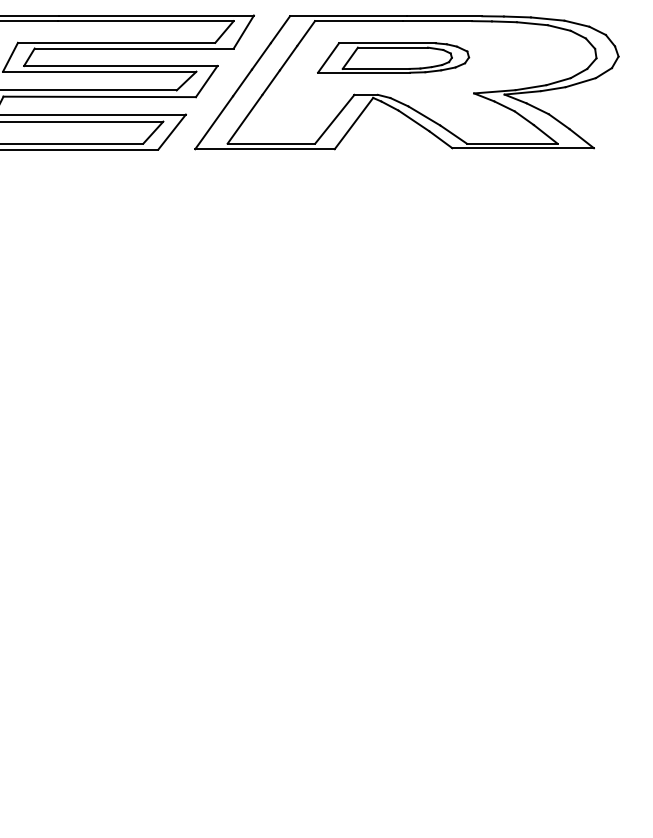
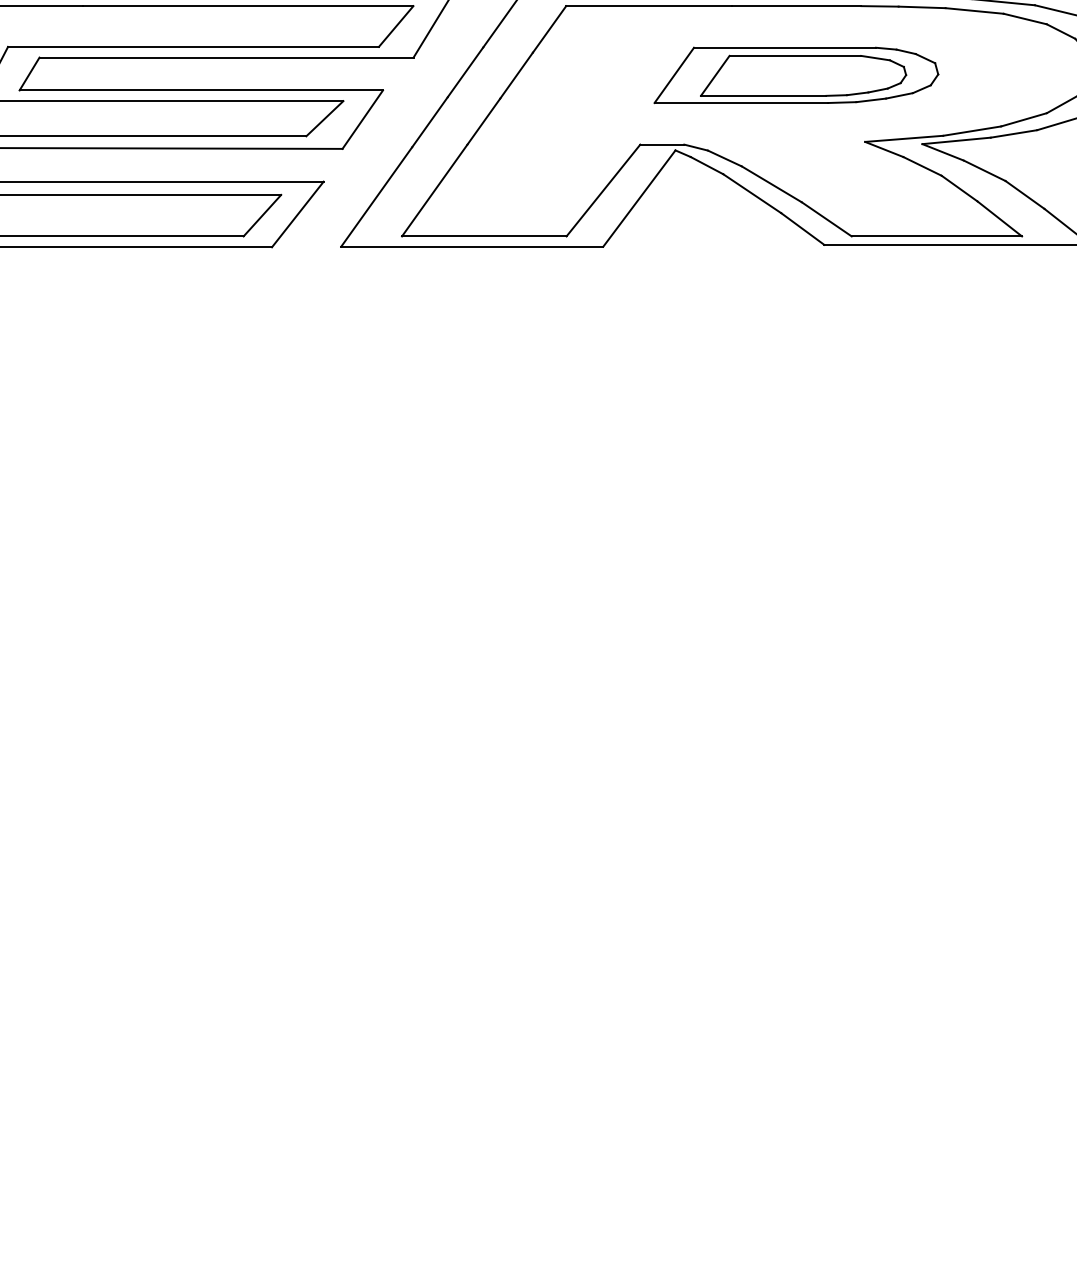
part: (393, 57) -> (796, 74), moved

